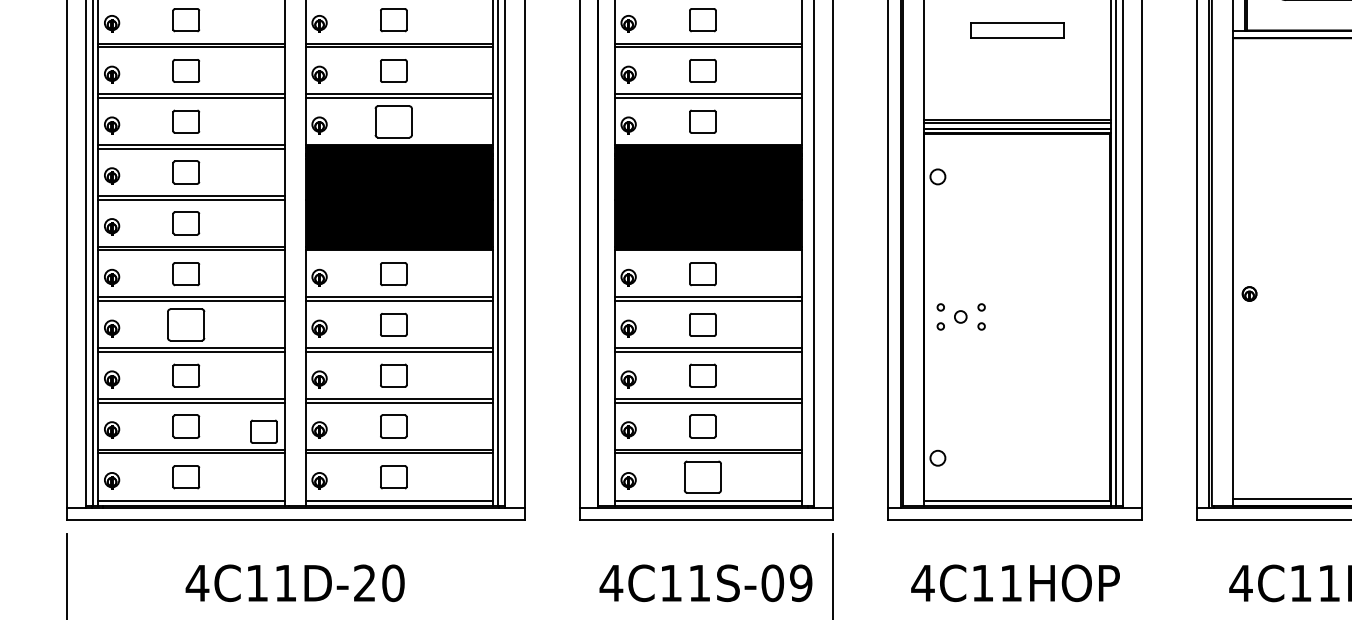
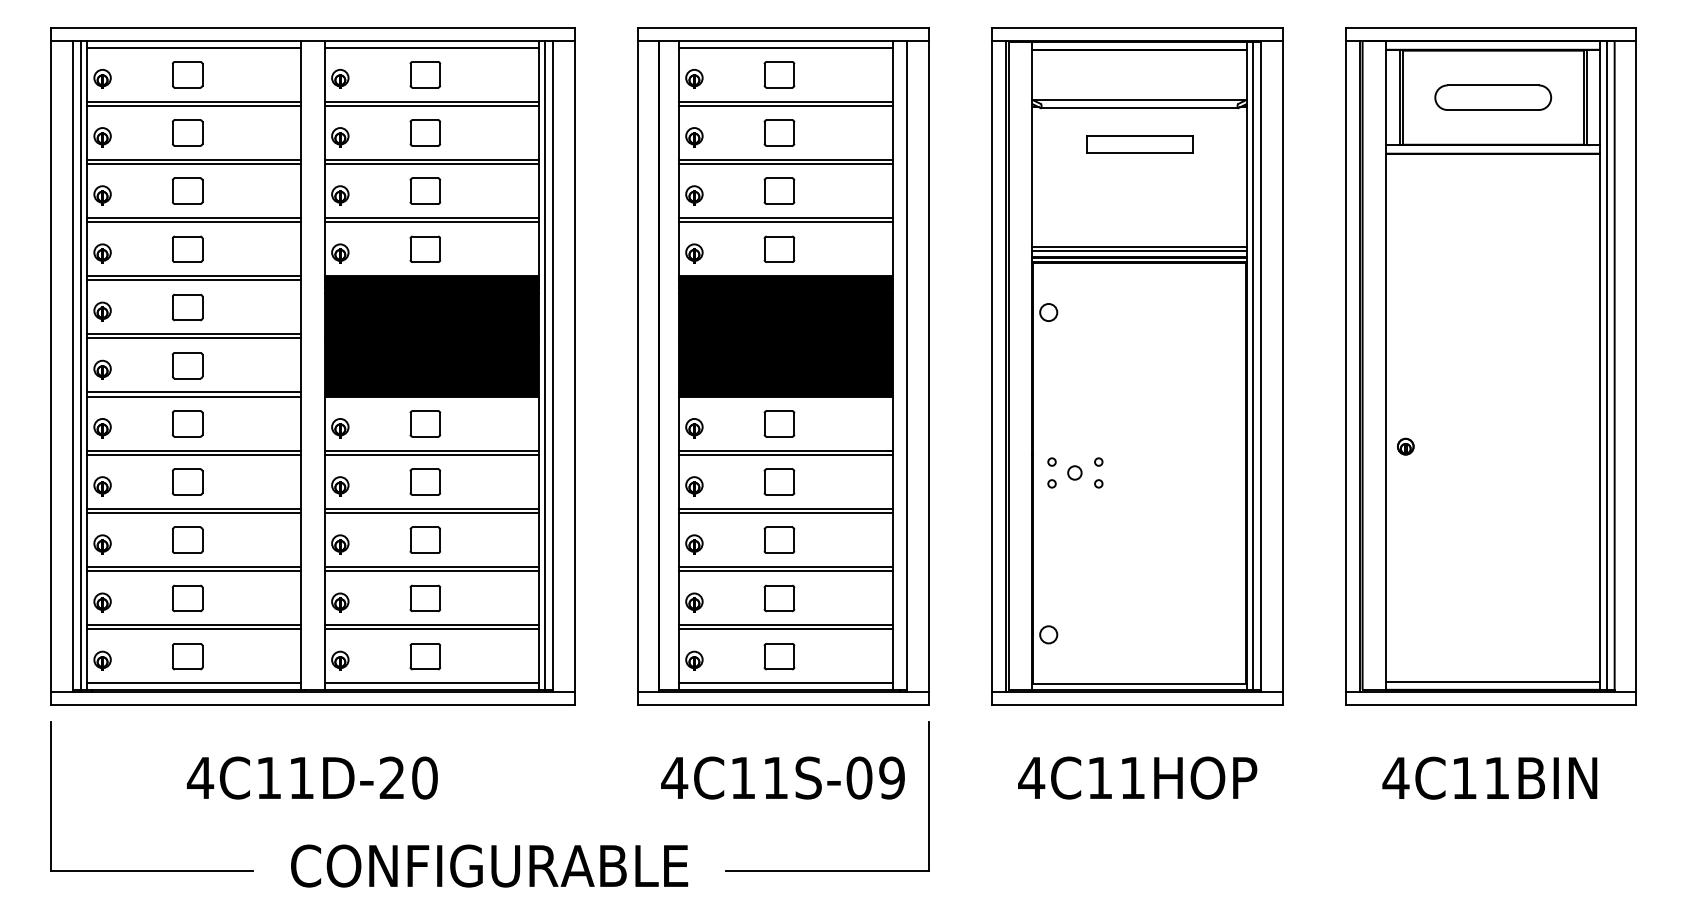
part: (393, 121) -> (425, 248), size x0.71
part: (186, 324) -> (187, 481), size x0.71
part: (263, 431) -> (276, 604), removed
part: (702, 477) -> (779, 656), size x0.71

